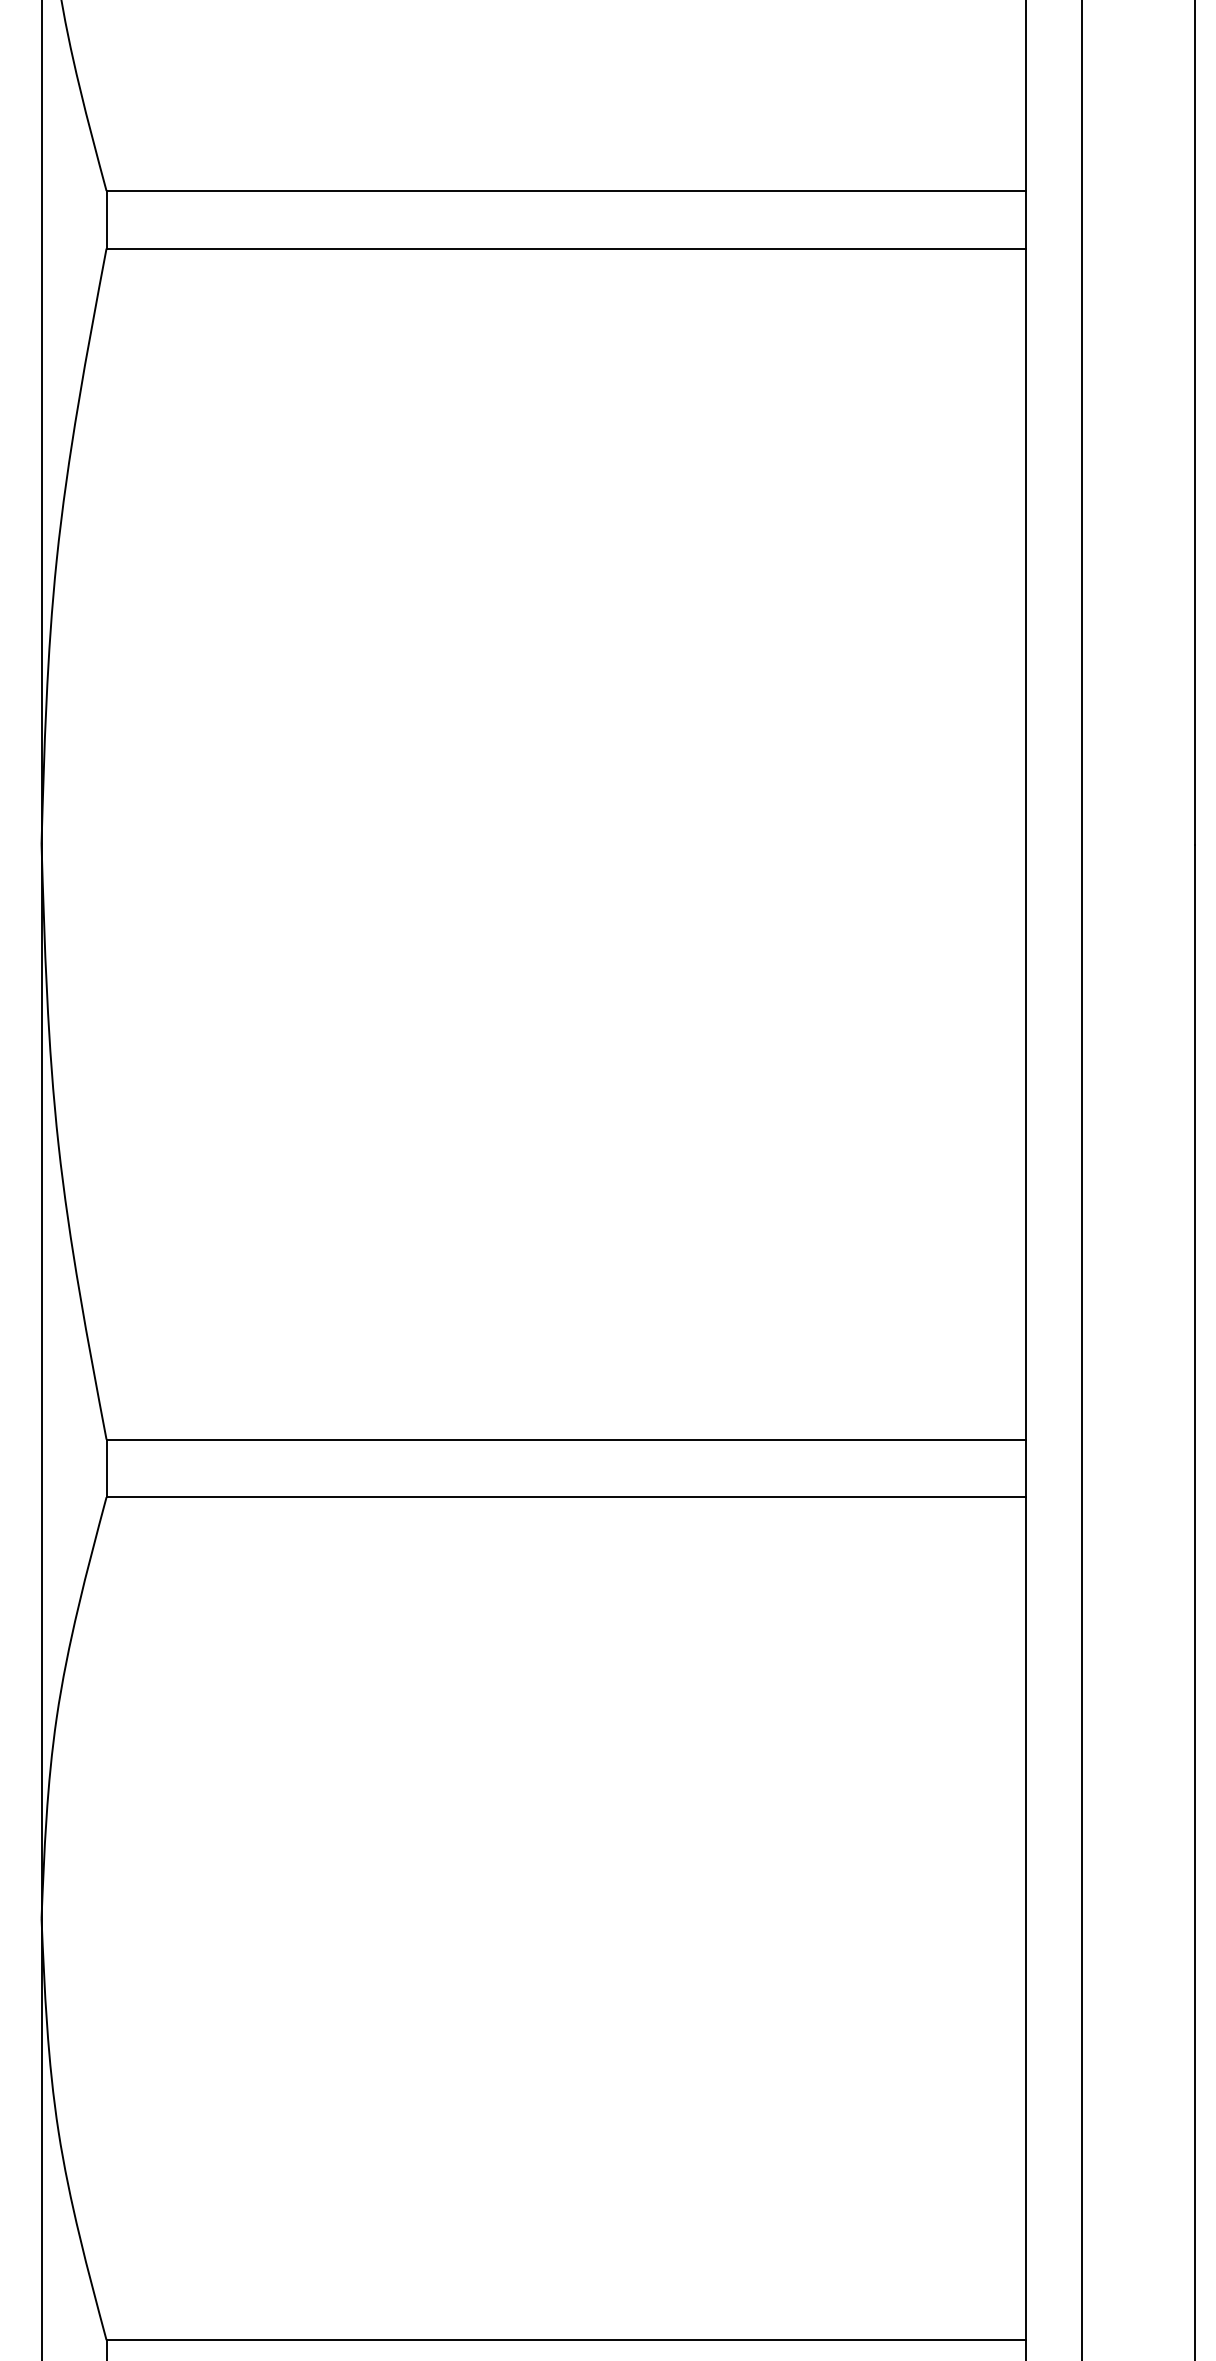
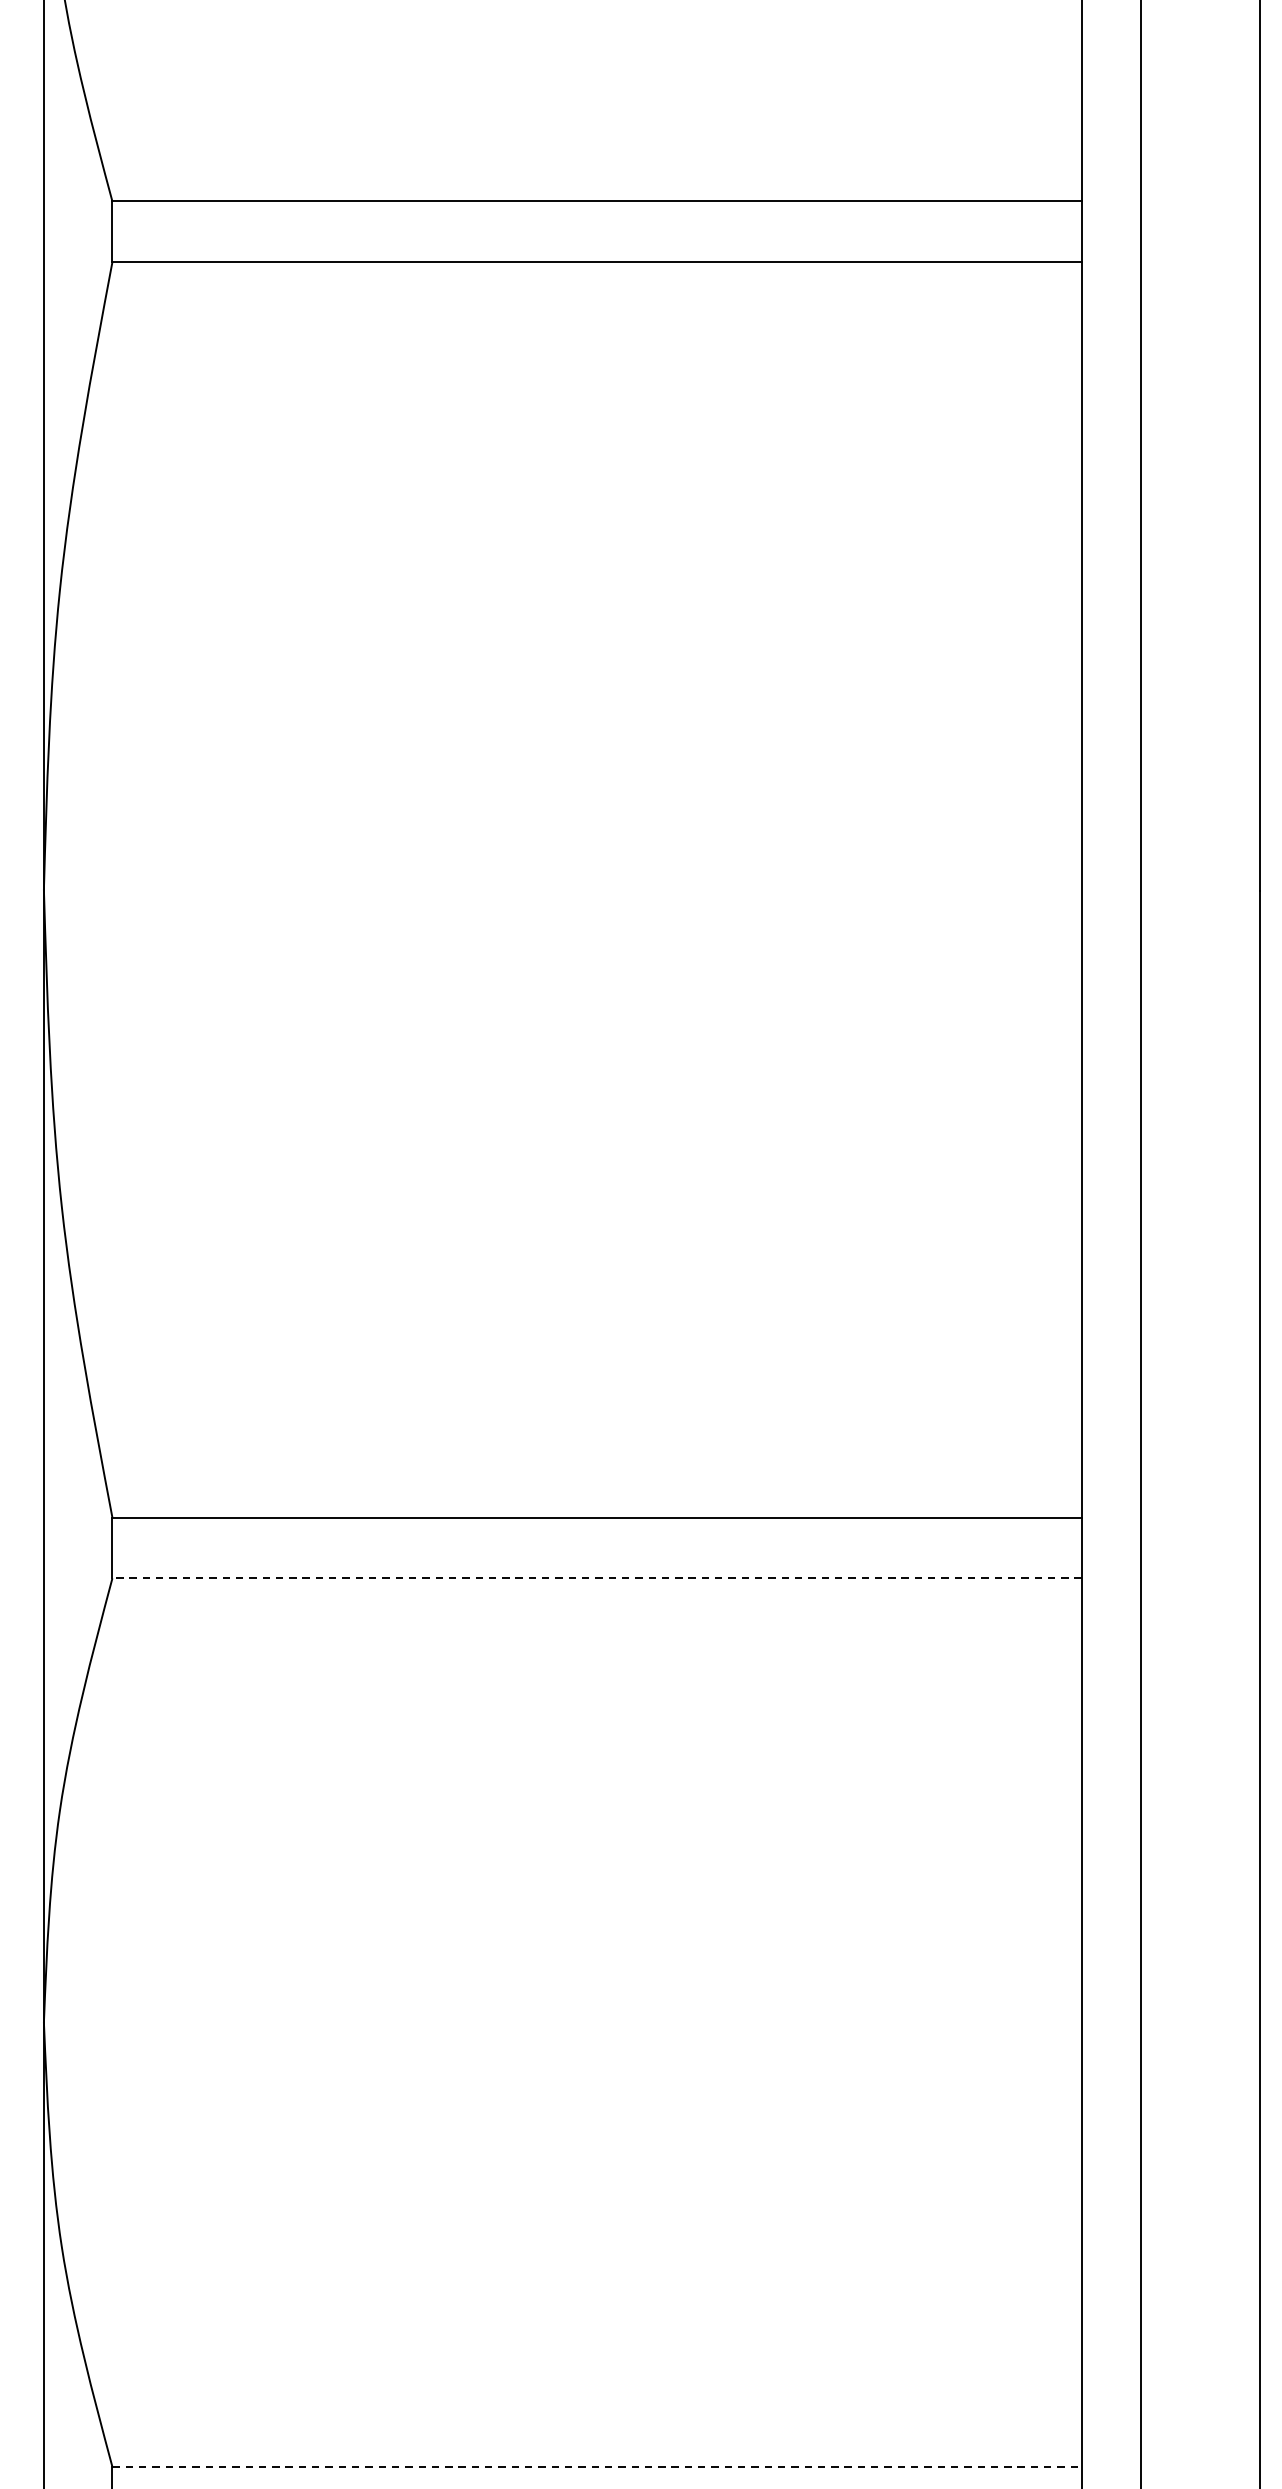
line: (566, 1497) -> (597, 1578), solid -> dashed
line: (566, 2340) -> (597, 2467), solid -> dashed

